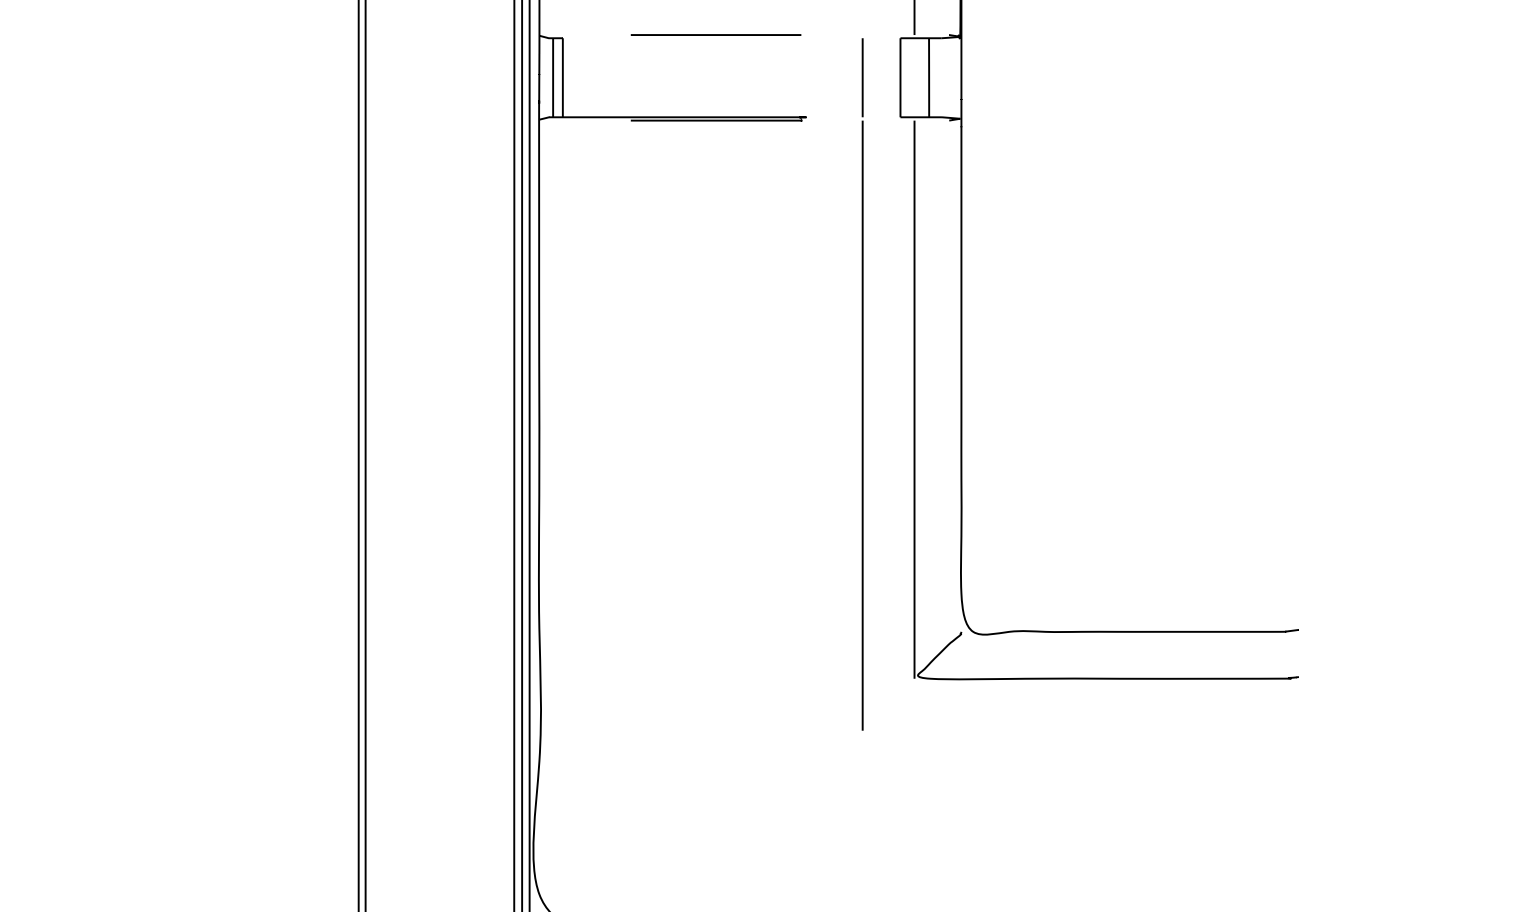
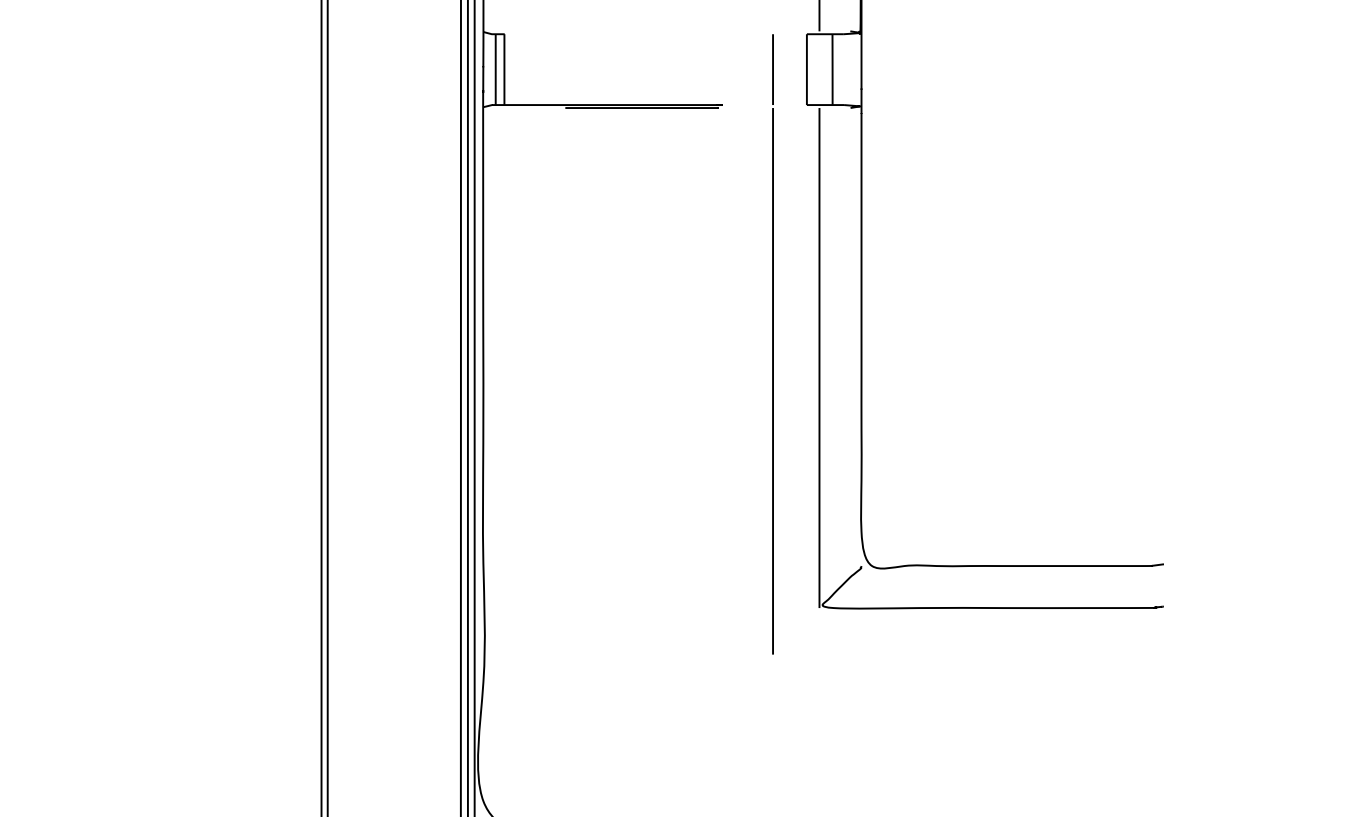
line: (715, 34) -> (641, 30), removed

